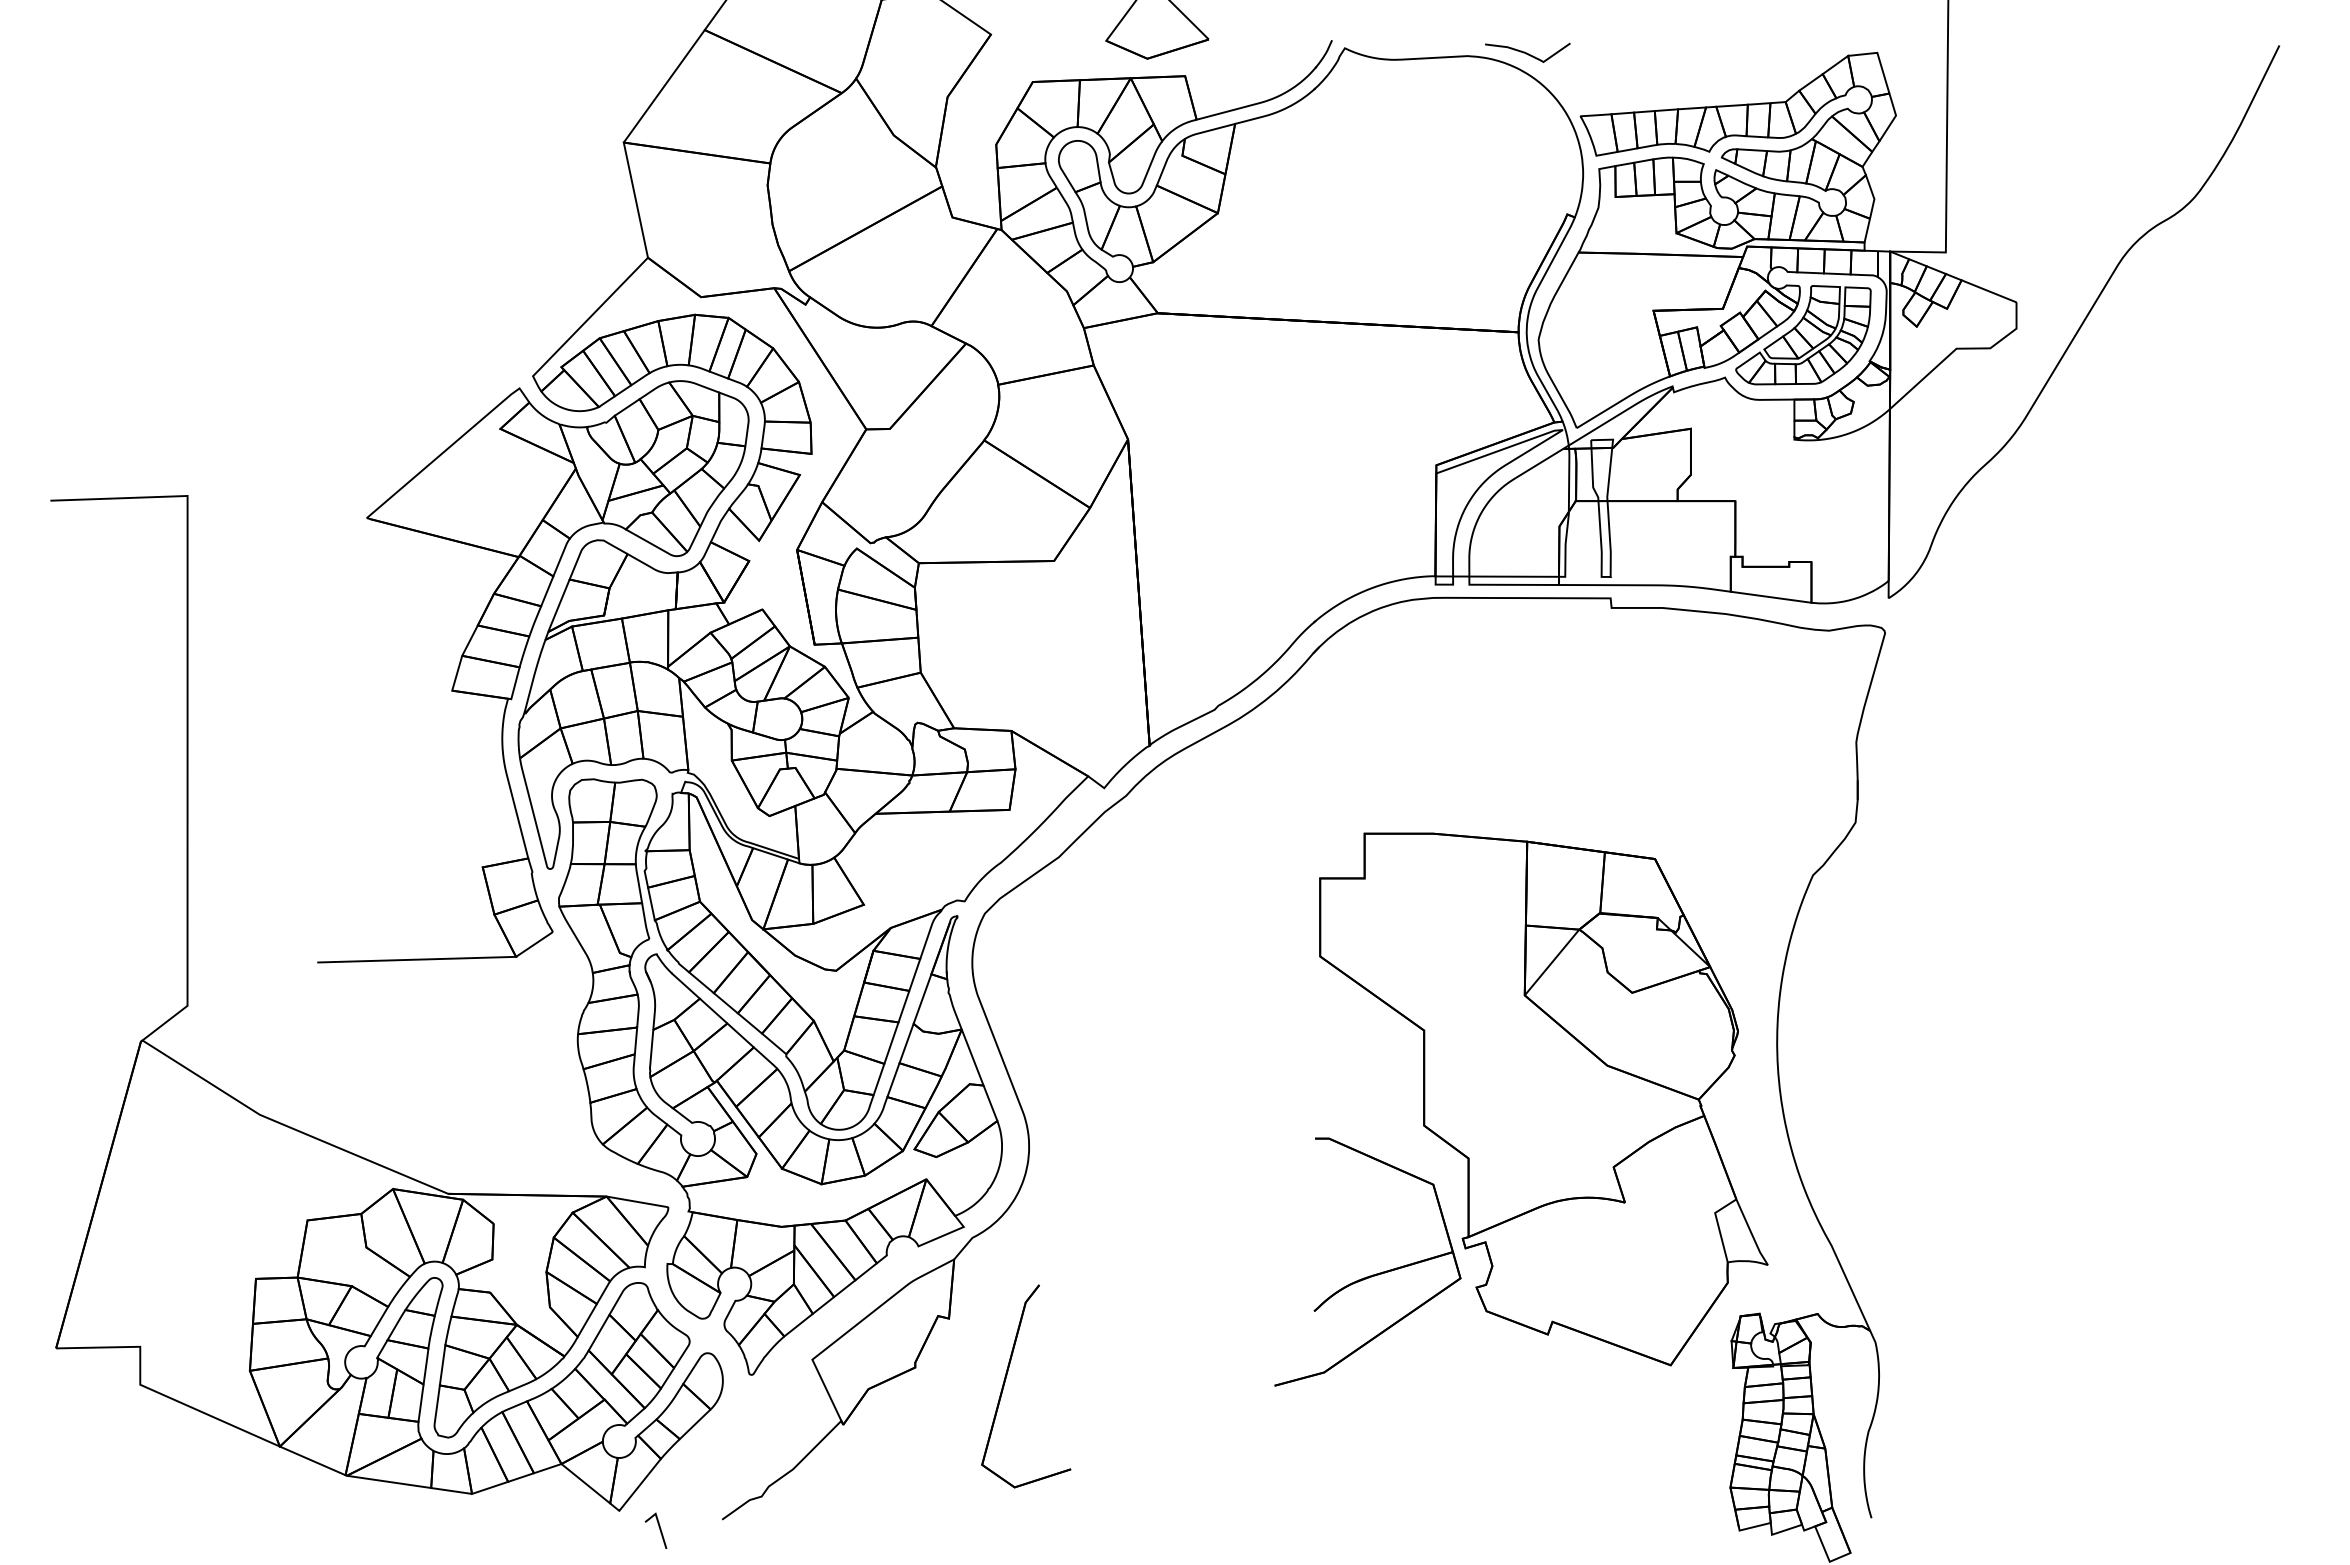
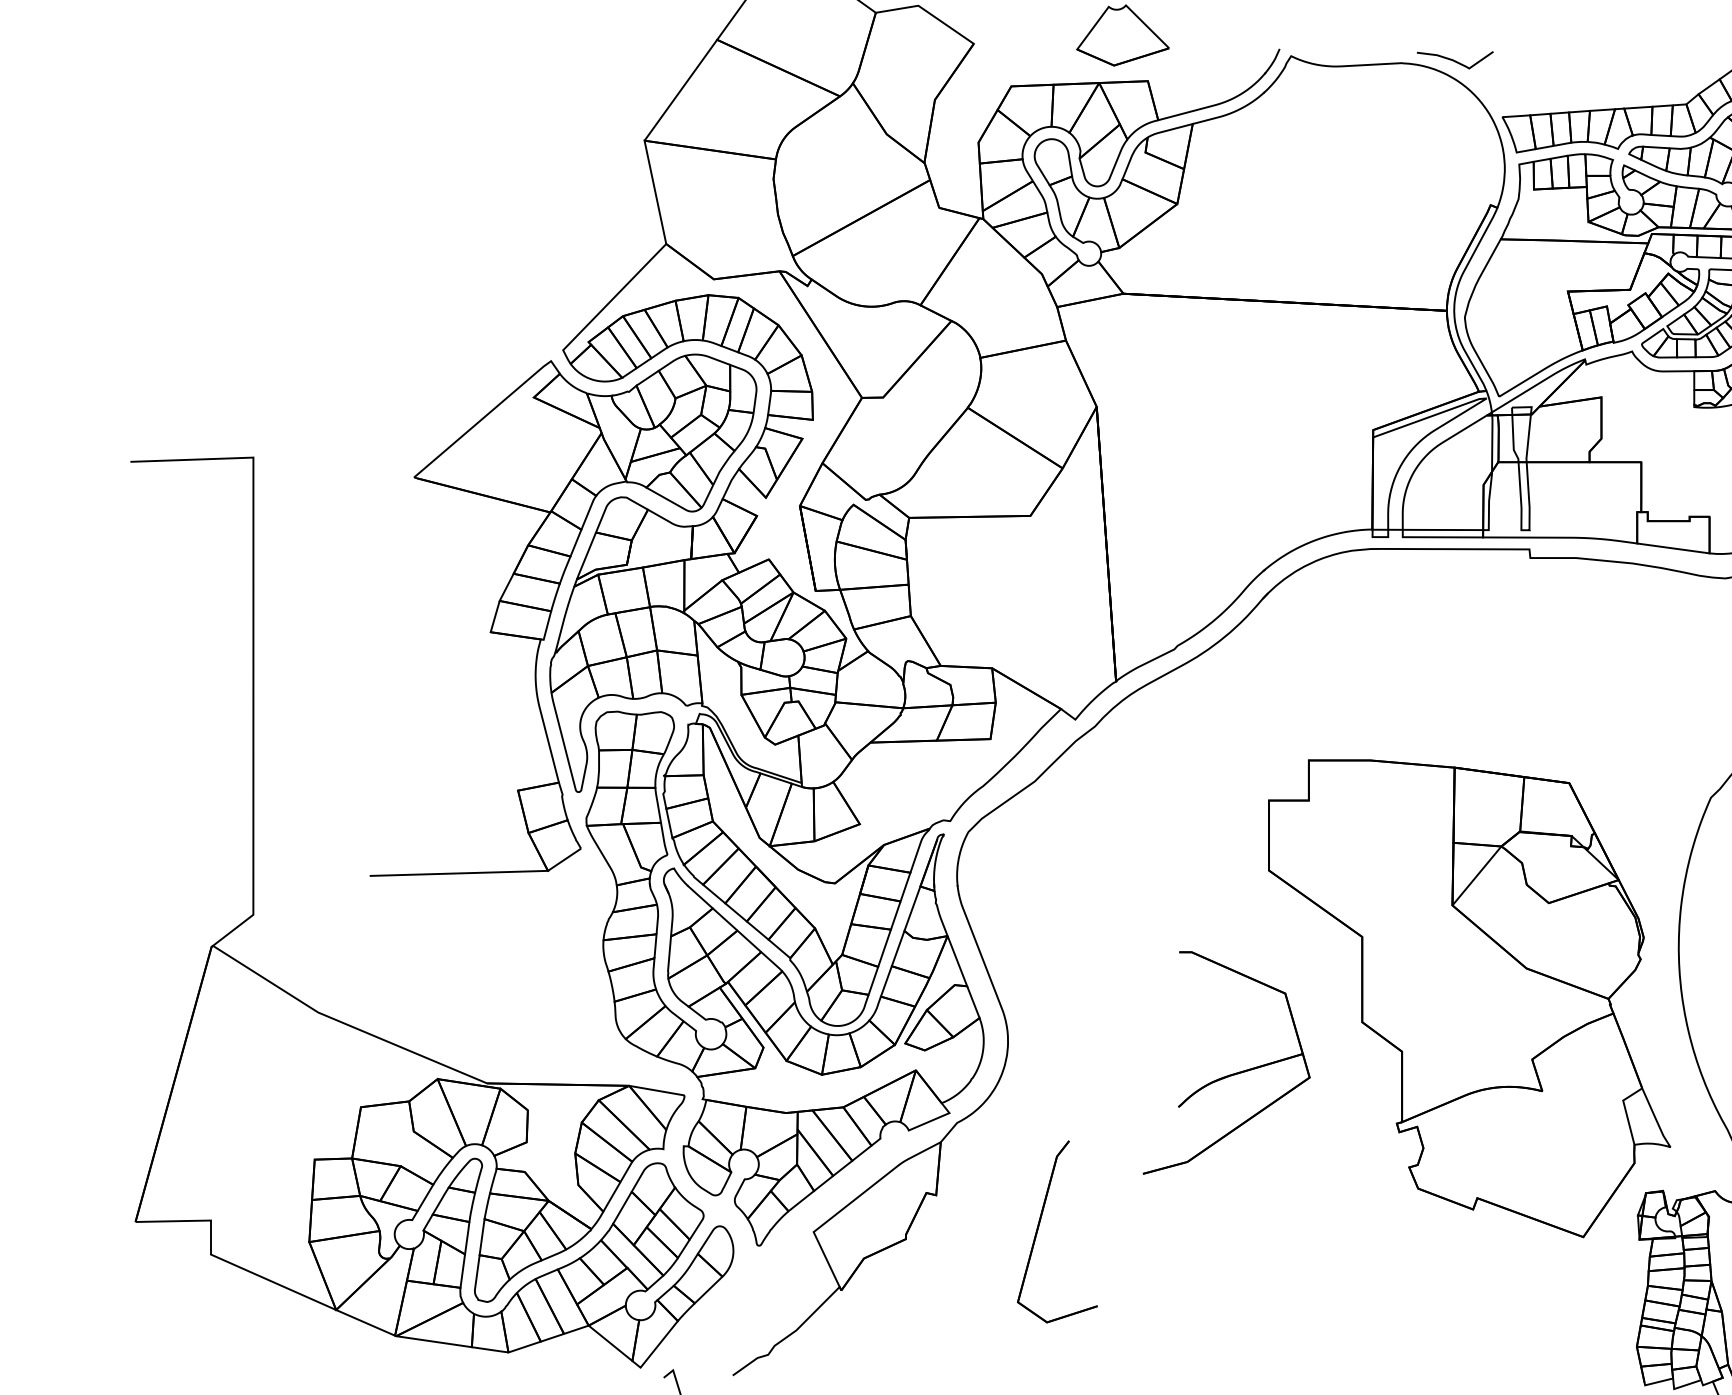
part: (1372, 1274) -> (1230, 1074), moved
part: (1006, 1379) -> (1039, 1225), moved

